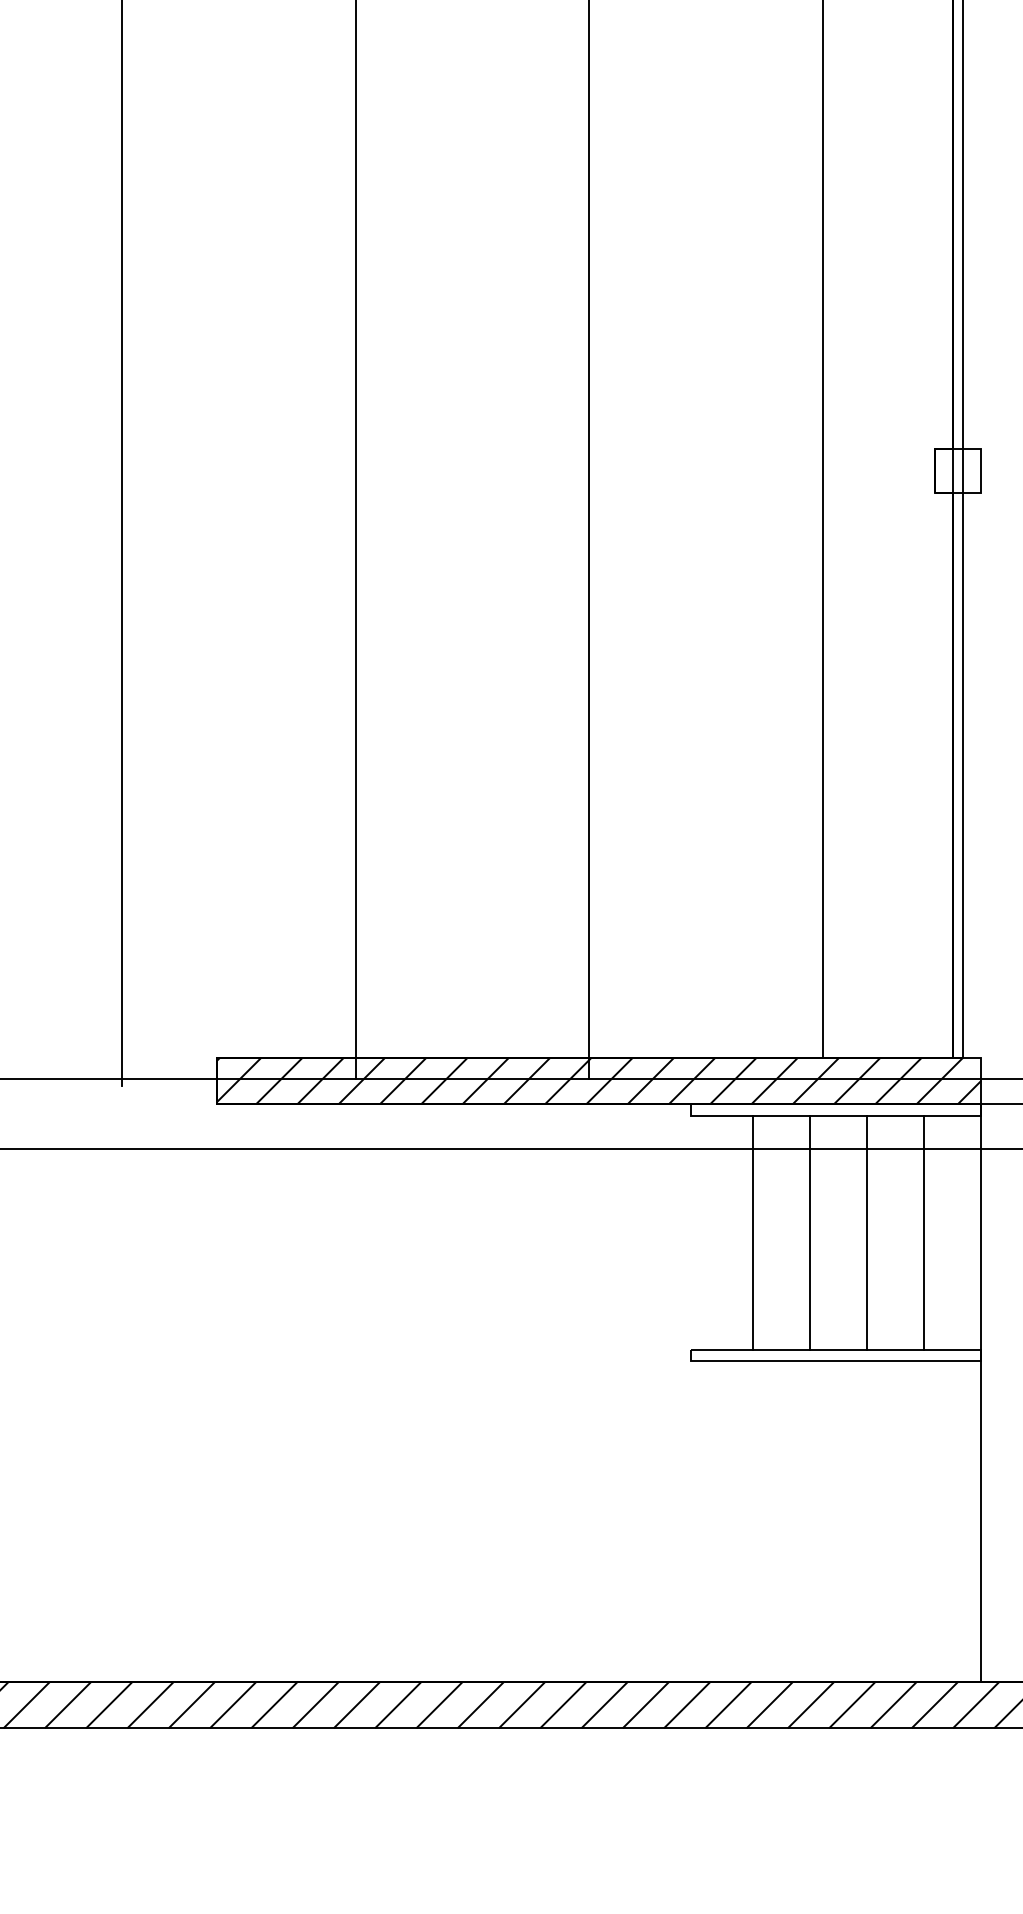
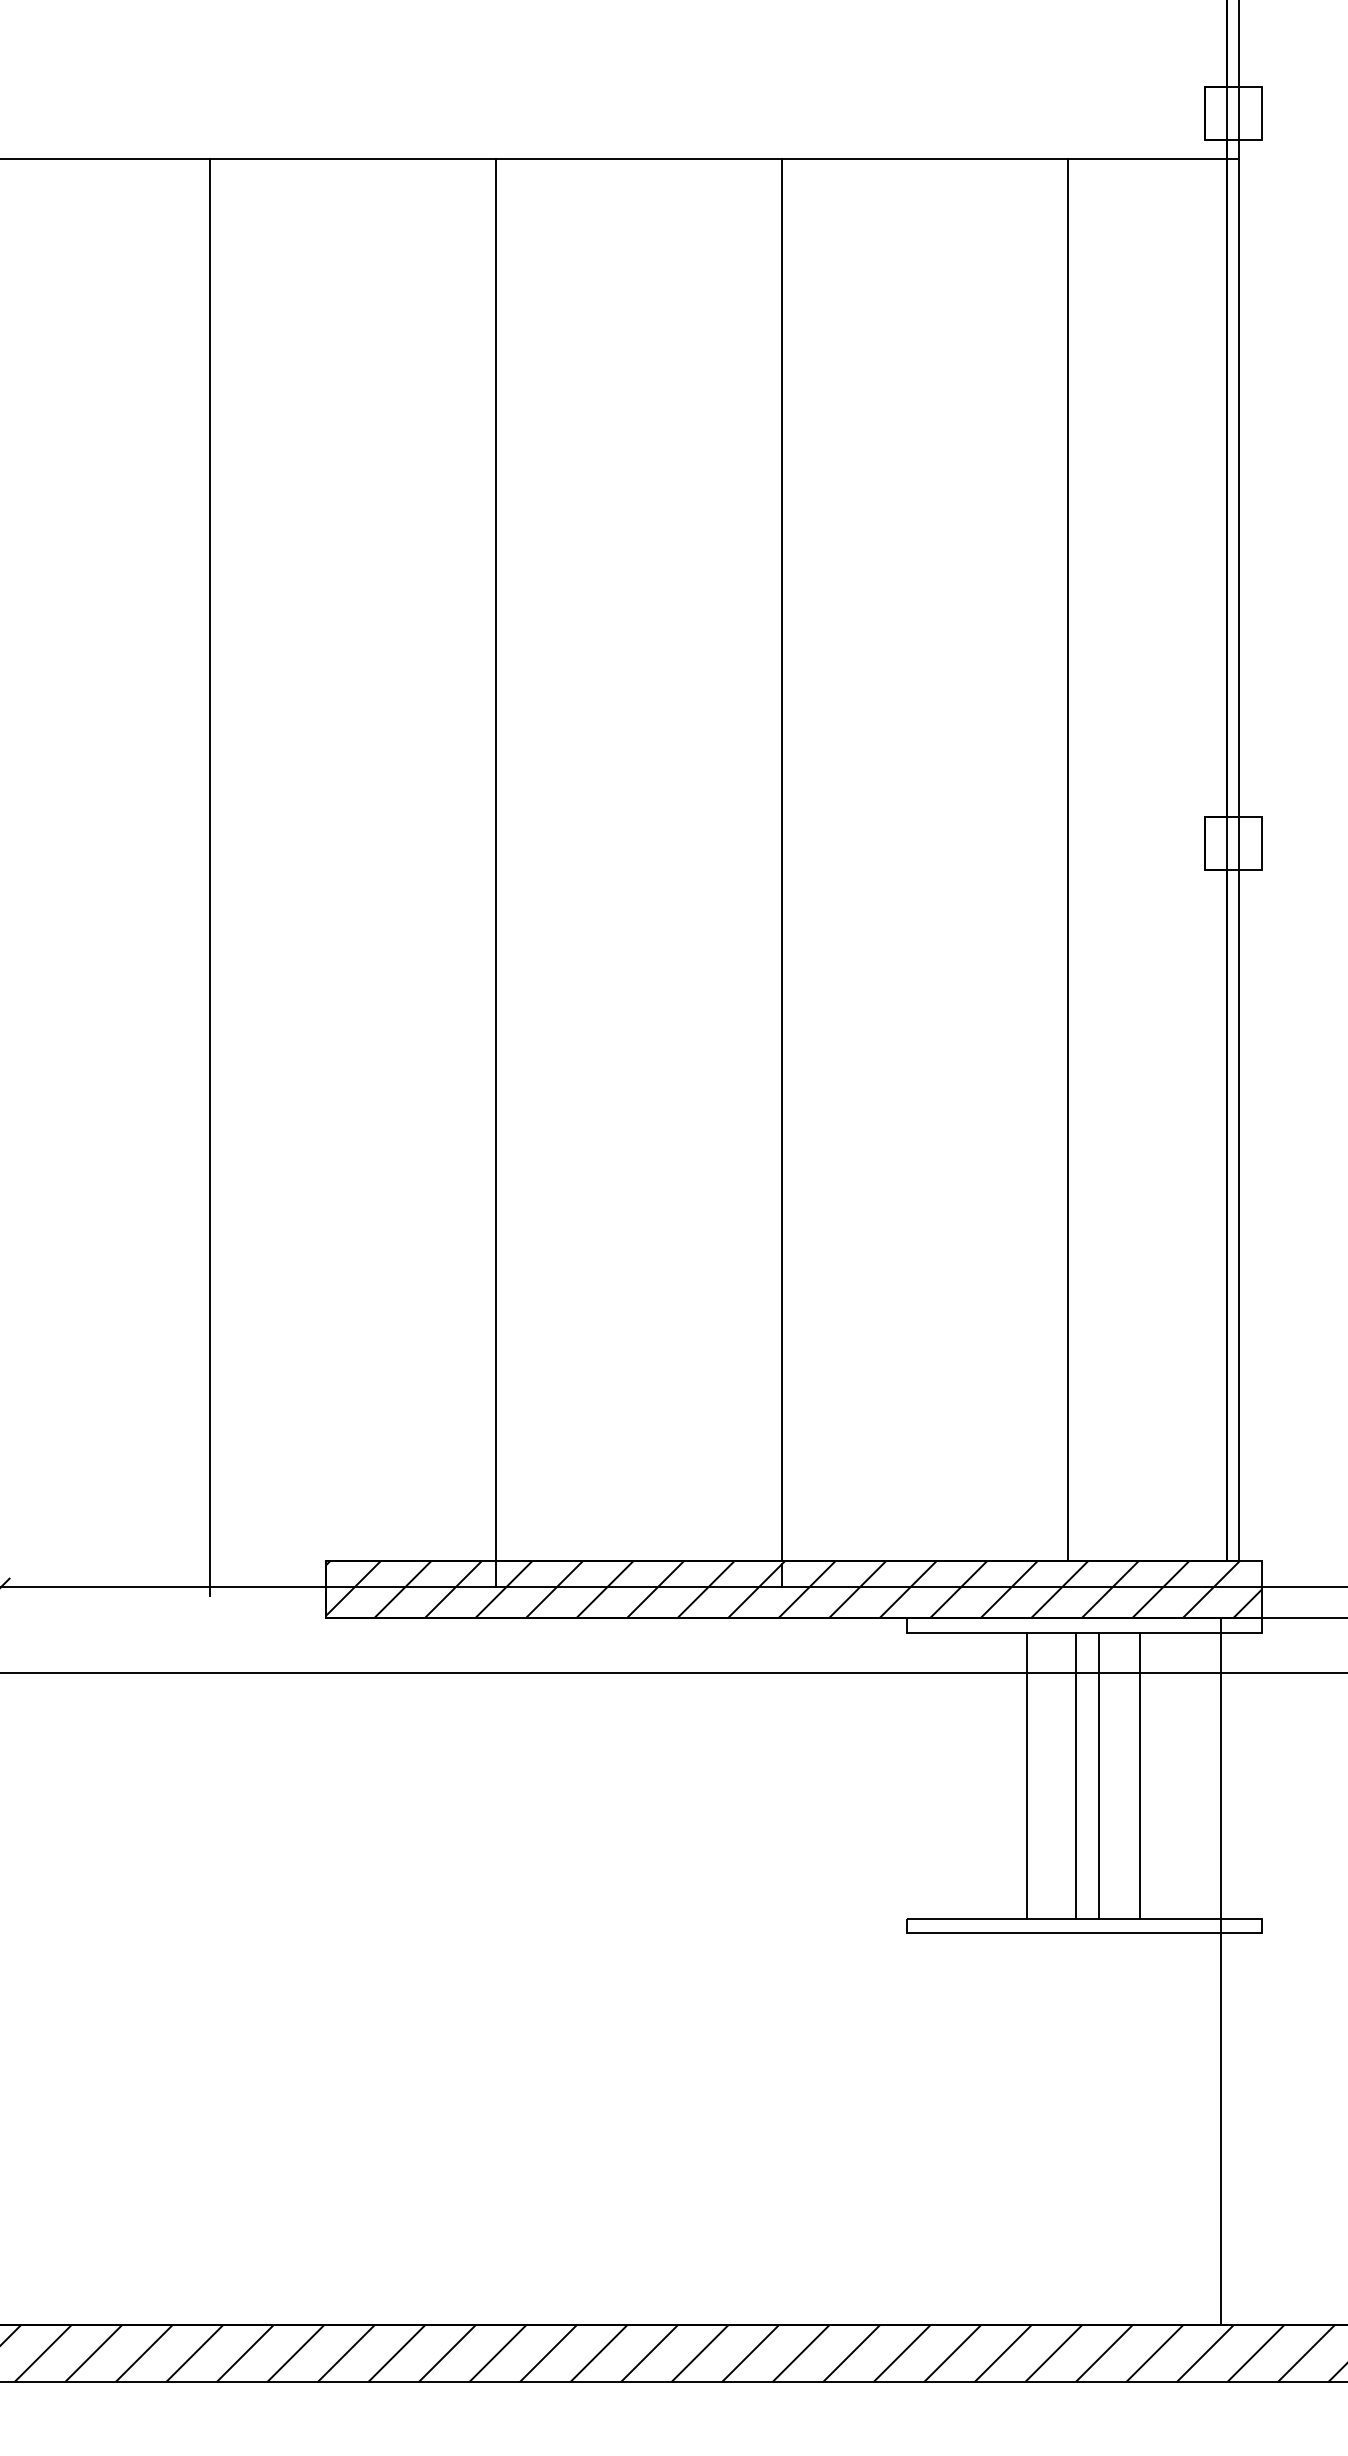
line: (753, 1232) -> (1027, 1775), moved
line: (809, 1232) -> (1098, 1775), moved
line: (866, 1232) -> (1075, 1775), moved
line: (923, 1232) -> (1139, 1775), moved
line: (981, 1392) -> (1220, 1971), moved

